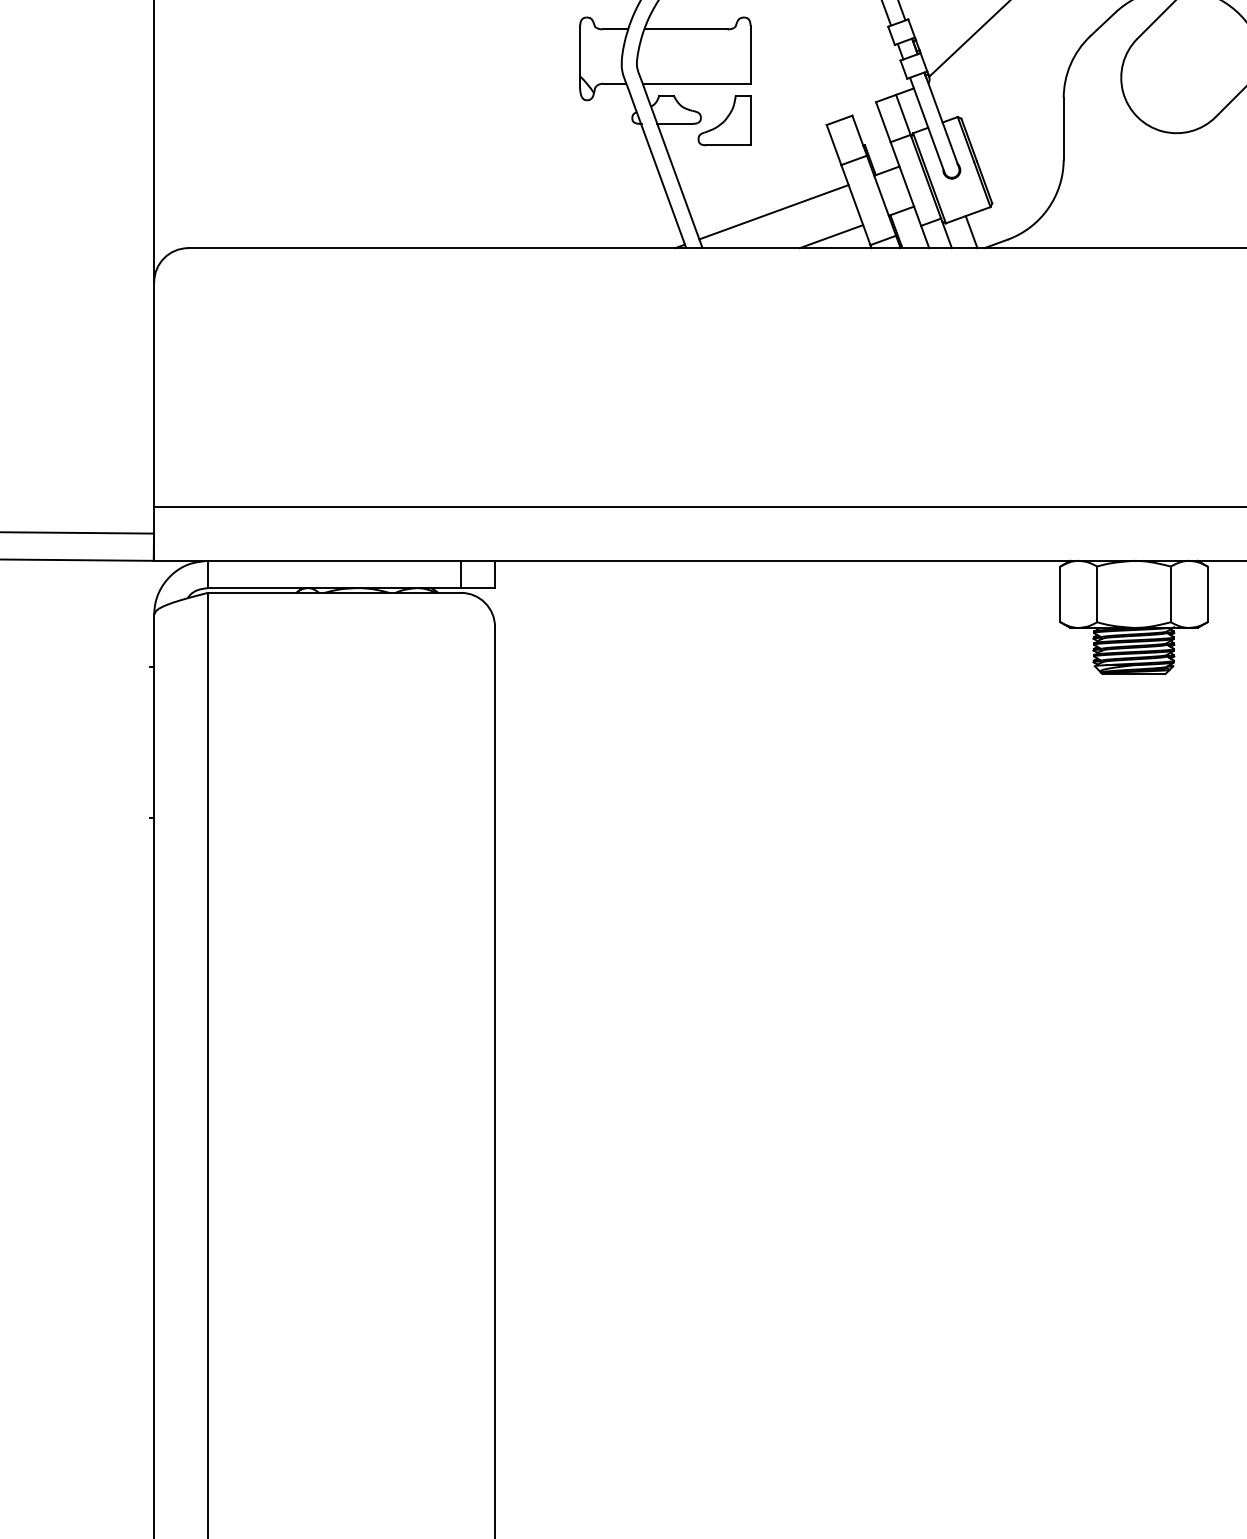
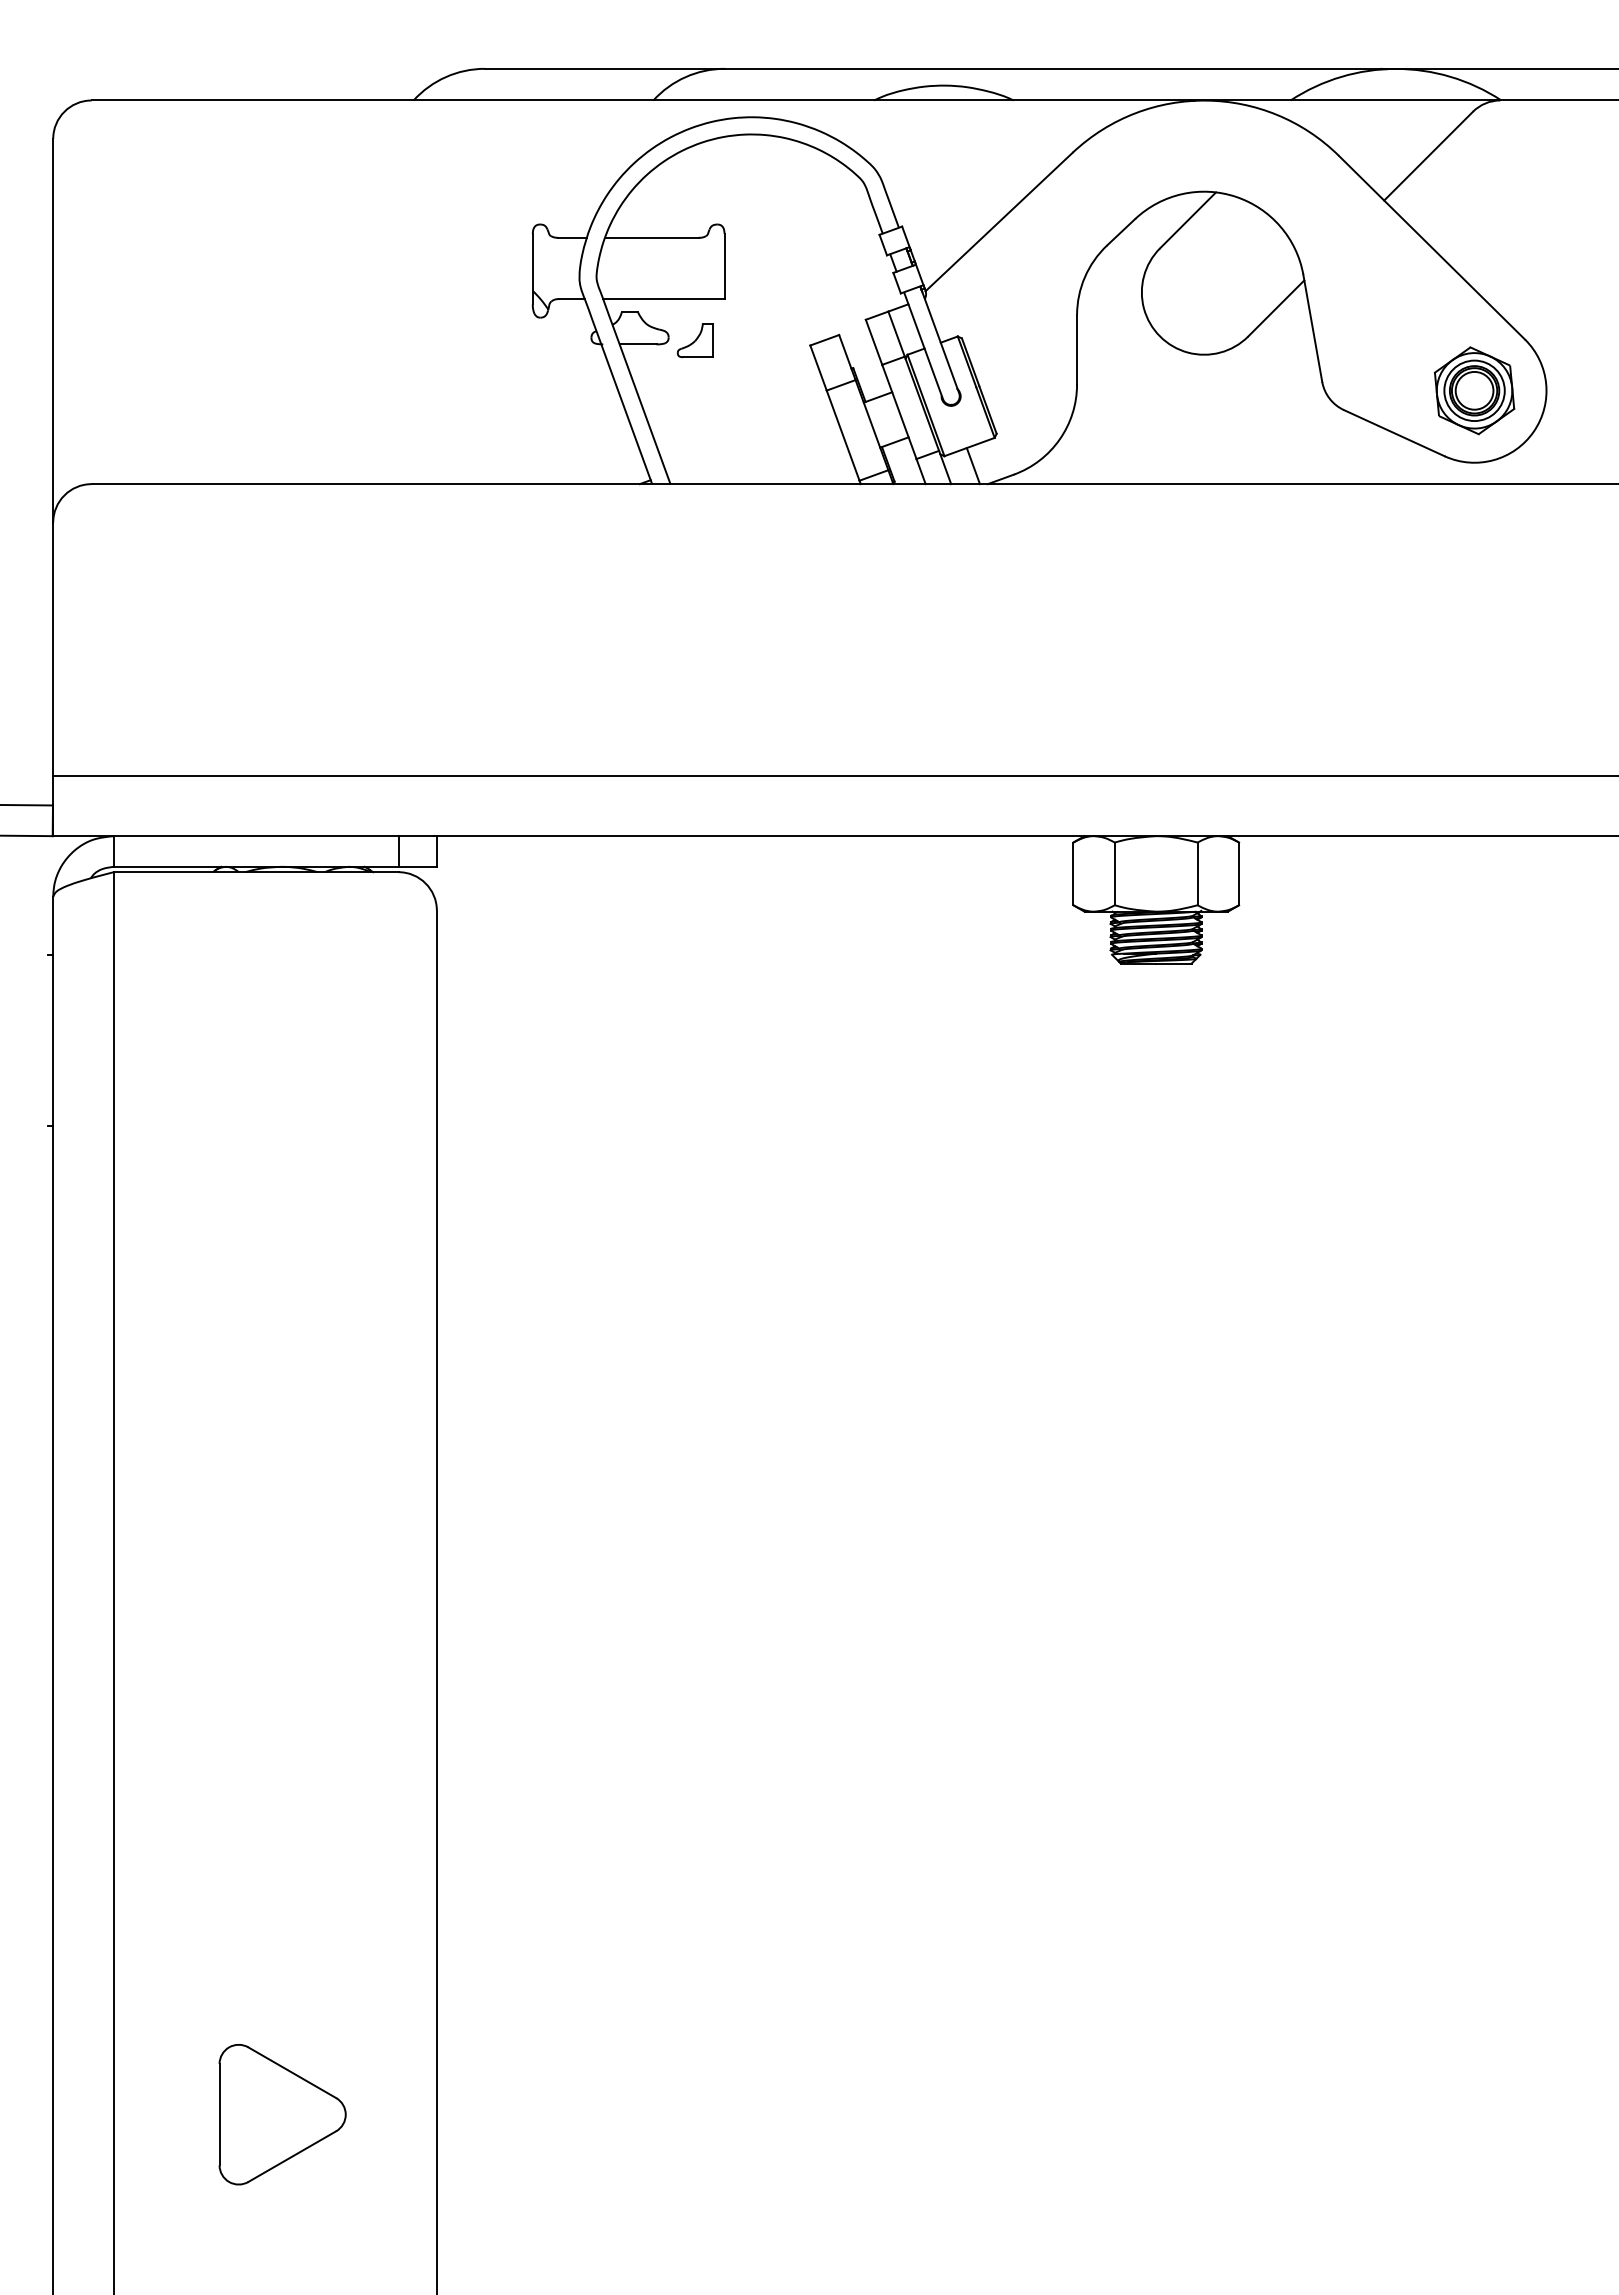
part: (724, 120) -> (695, 340), size x0.6
line: (773, 212) -> (750, 443), removed
line: (831, 236) -> (815, 471), removed

